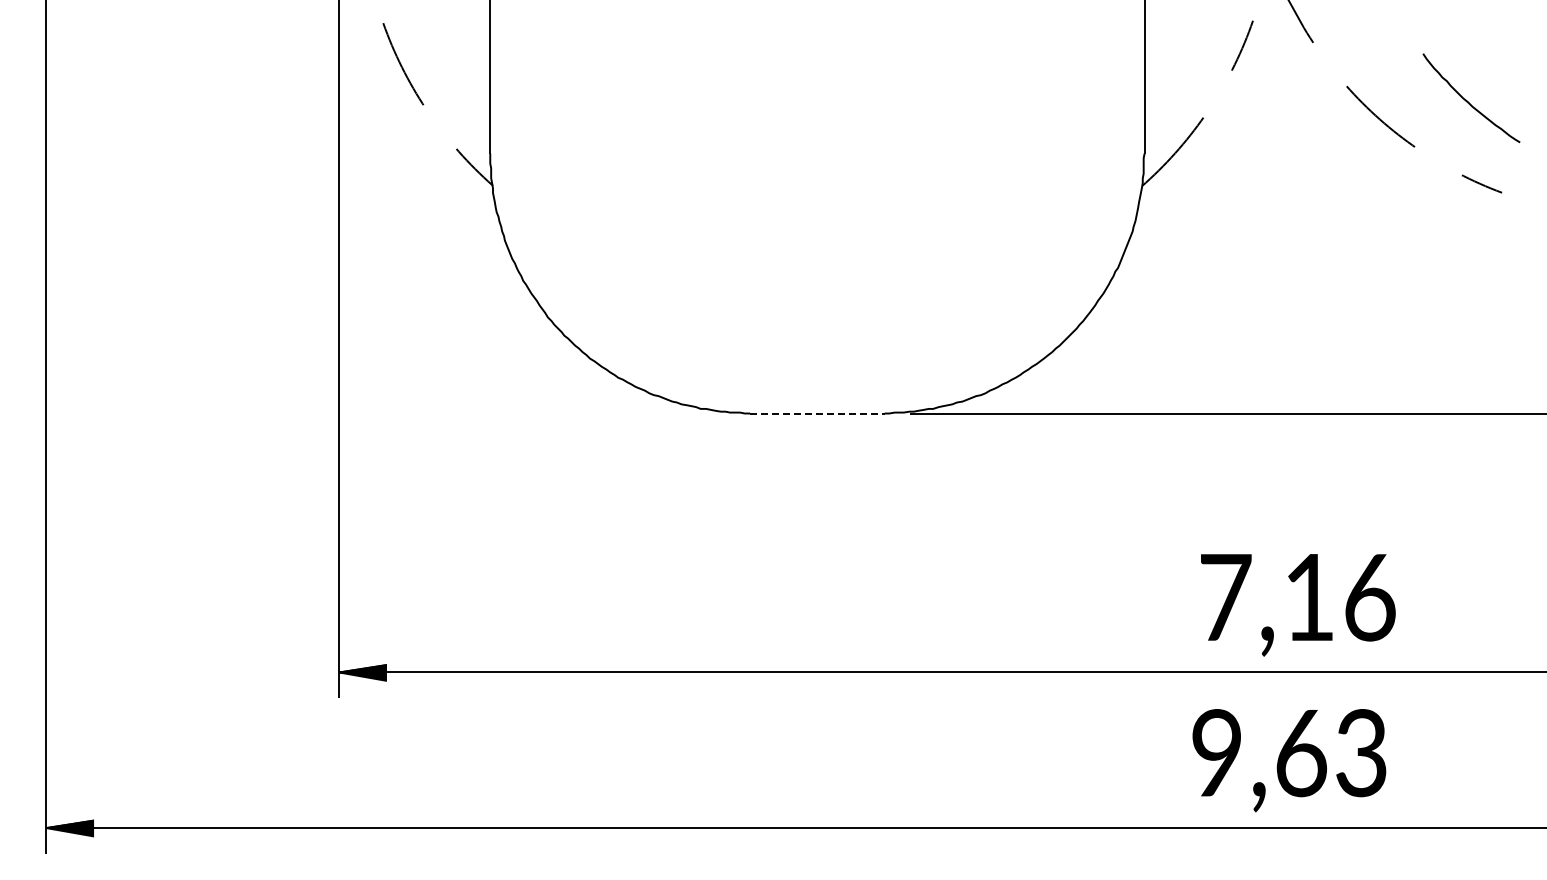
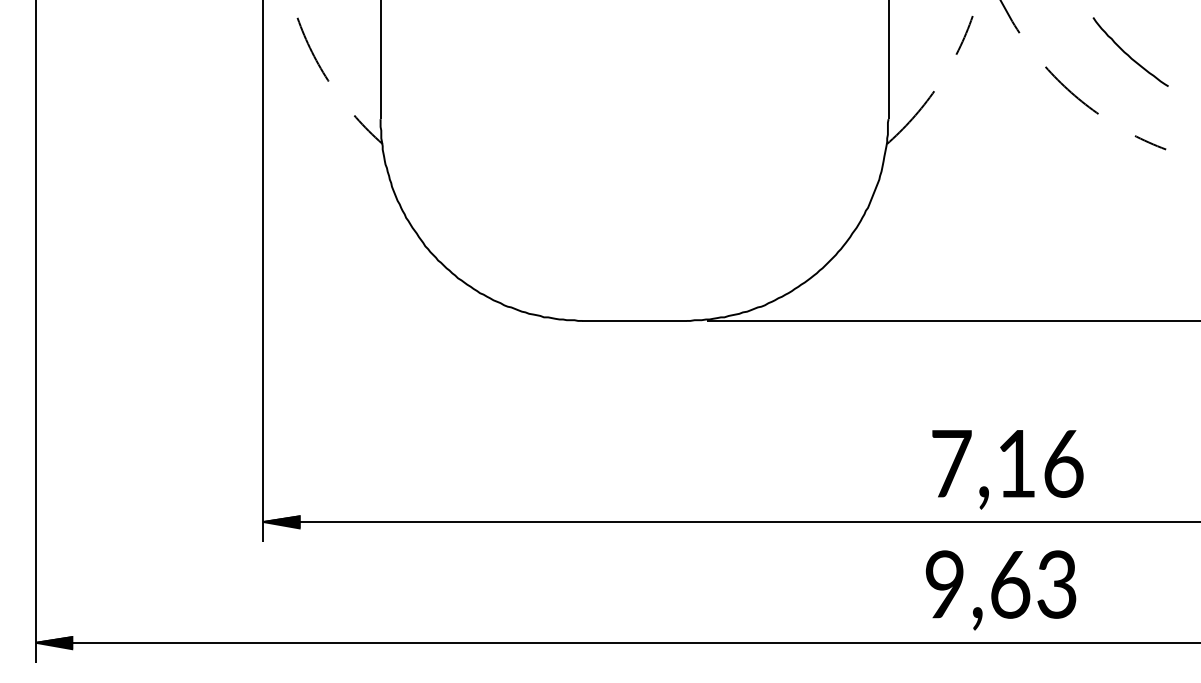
curve: (1467, 100) -> (1127, 53), moved
line: (817, 413) -> (634, 320), dashed -> solid

